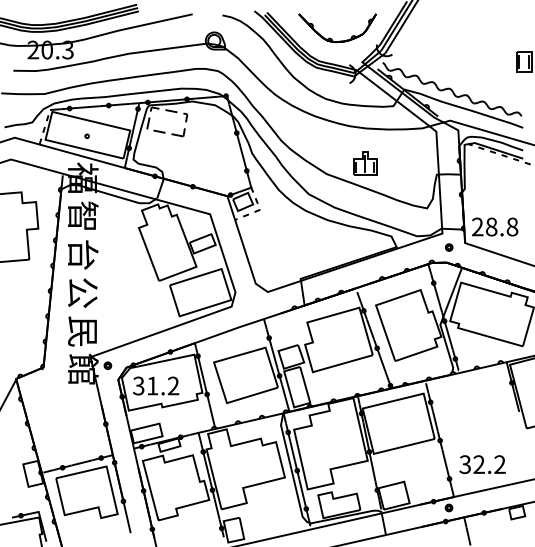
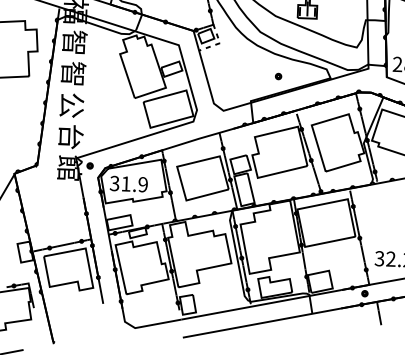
part: (449, 247) -> (278, 76), moved
text: (83, 254) -> (73, 74), 台 -> 智
text: (83, 331) -> (71, 137), 民 -> 台
text: (173, 386) -> (143, 185), 31.2 -> 31.9

